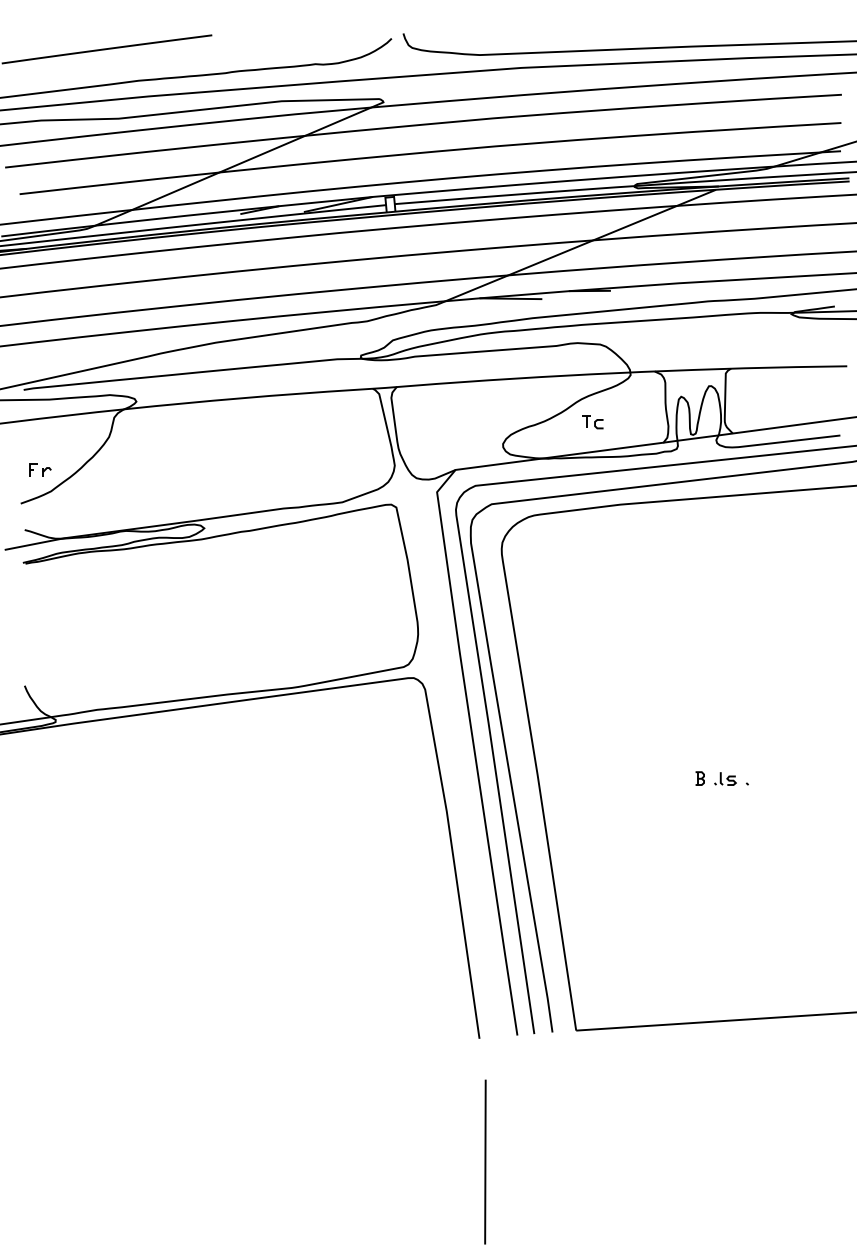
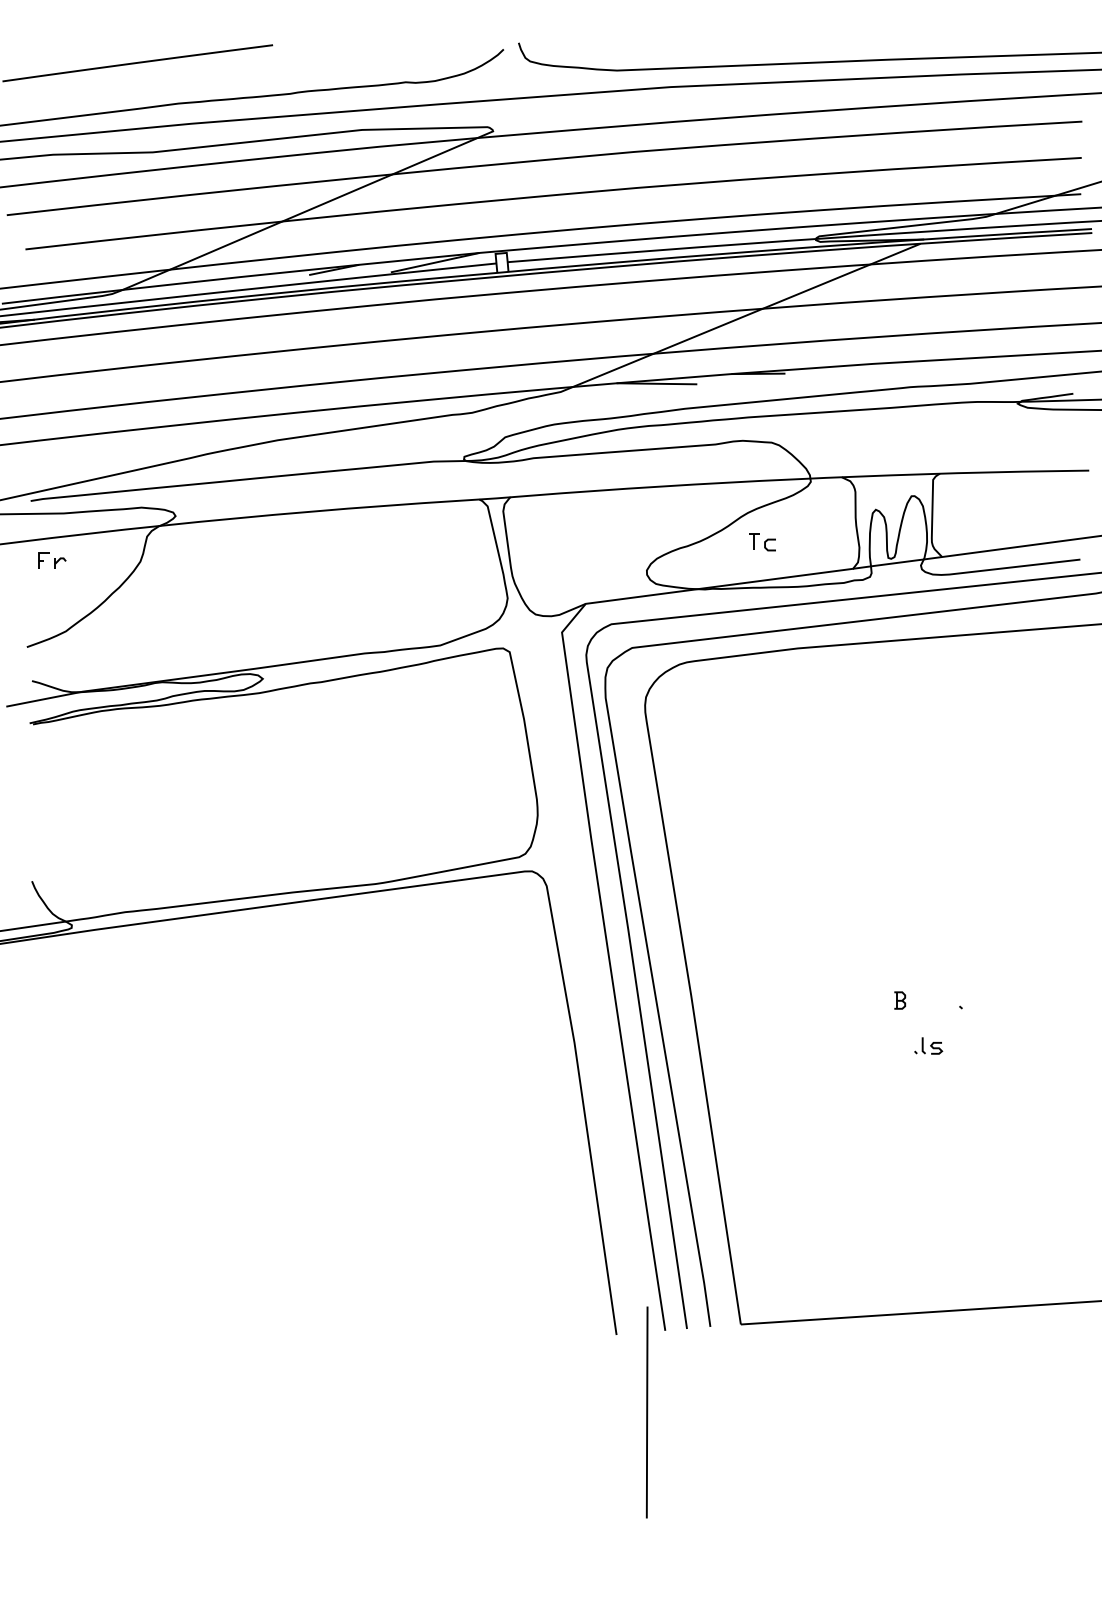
part: (40, 469) -> (52, 560), moved
part: (725, 778) -> (928, 1045), moved
line: (484, 1162) -> (646, 1412), moved

